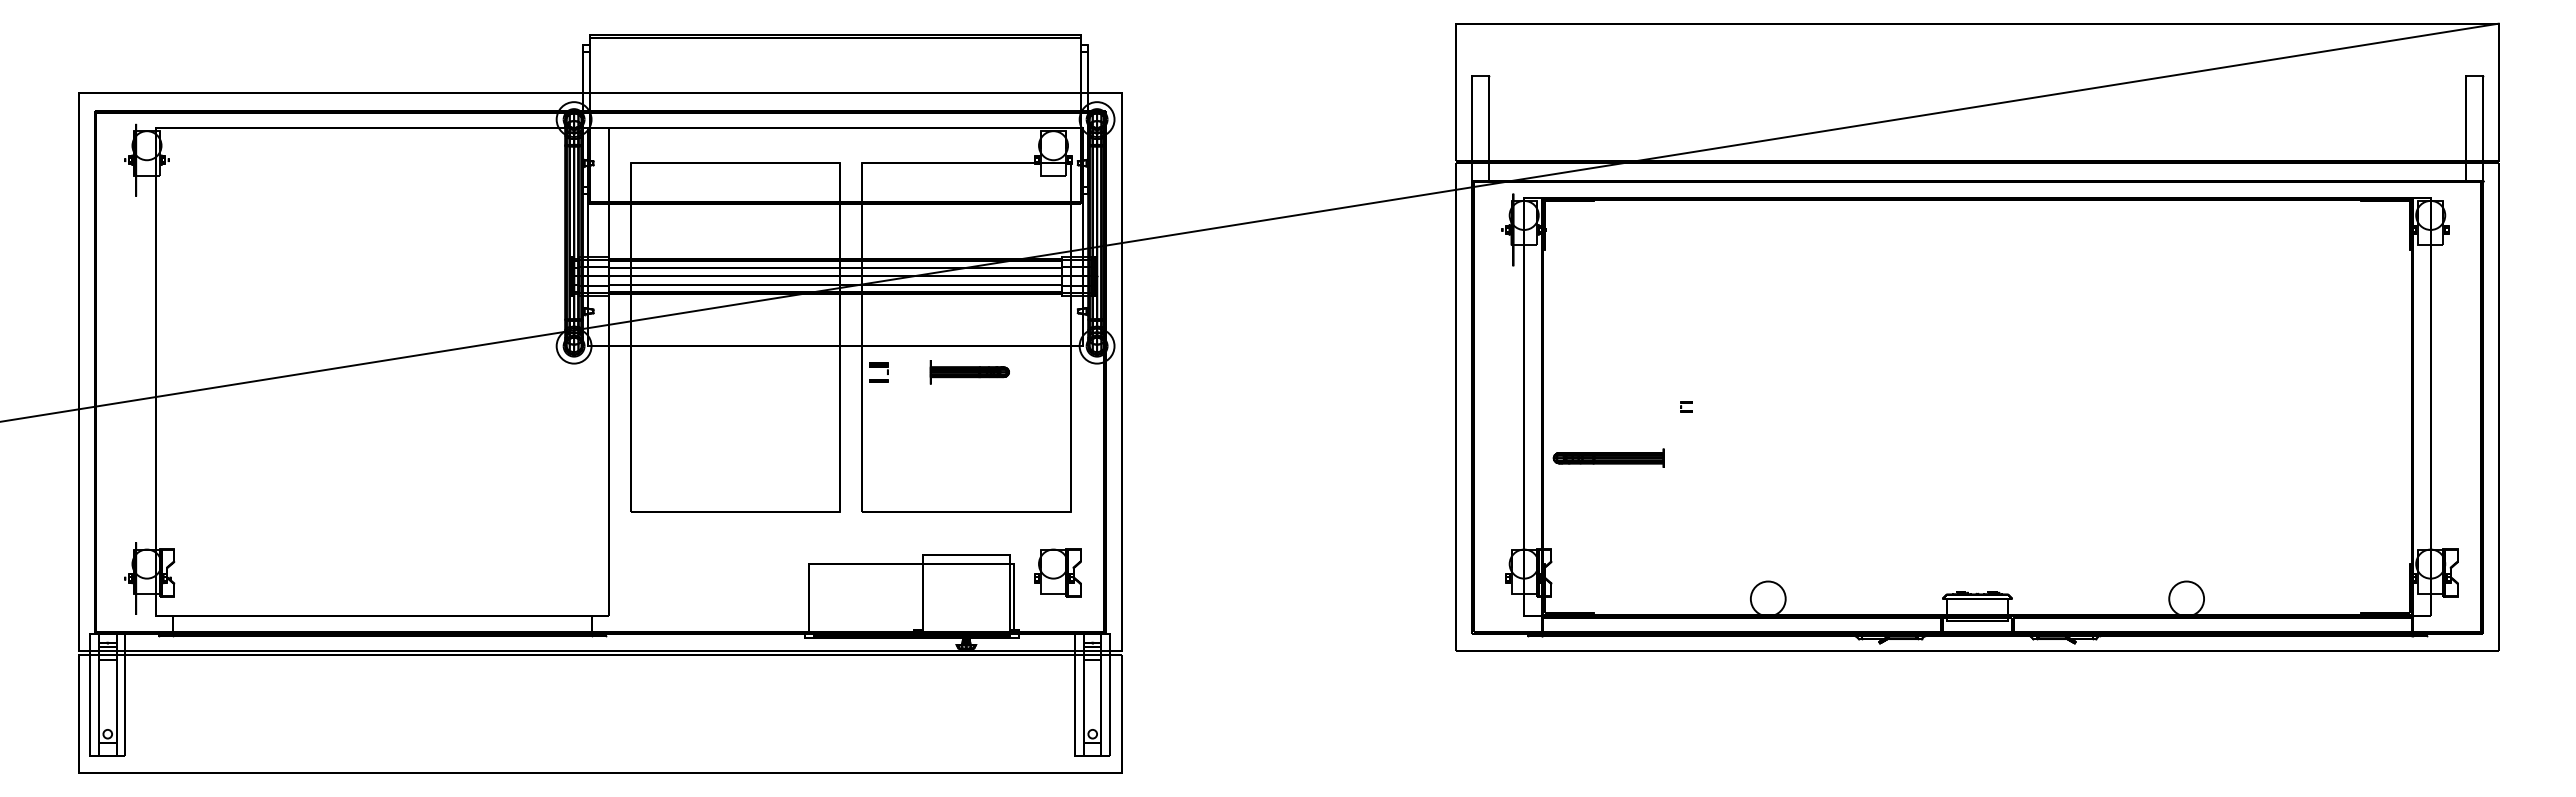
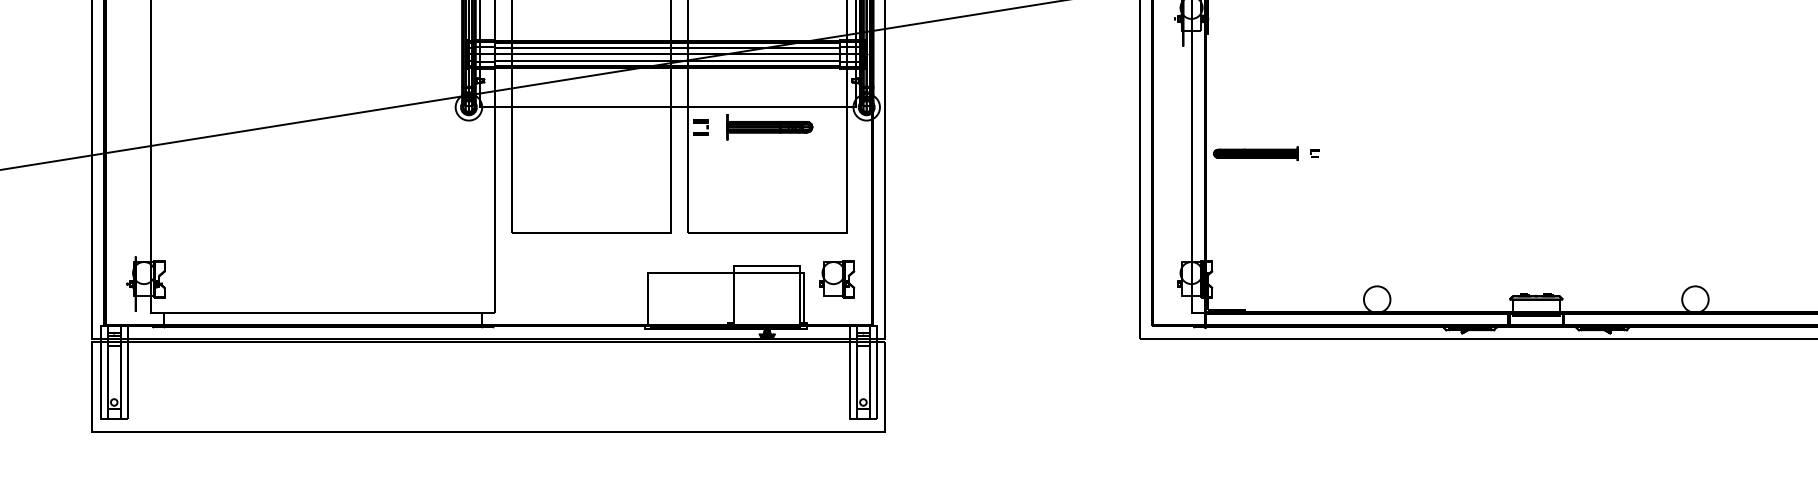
part: (969, 371) -> (769, 126), size x1.43
part: (1608, 457) -> (1255, 153), moved

